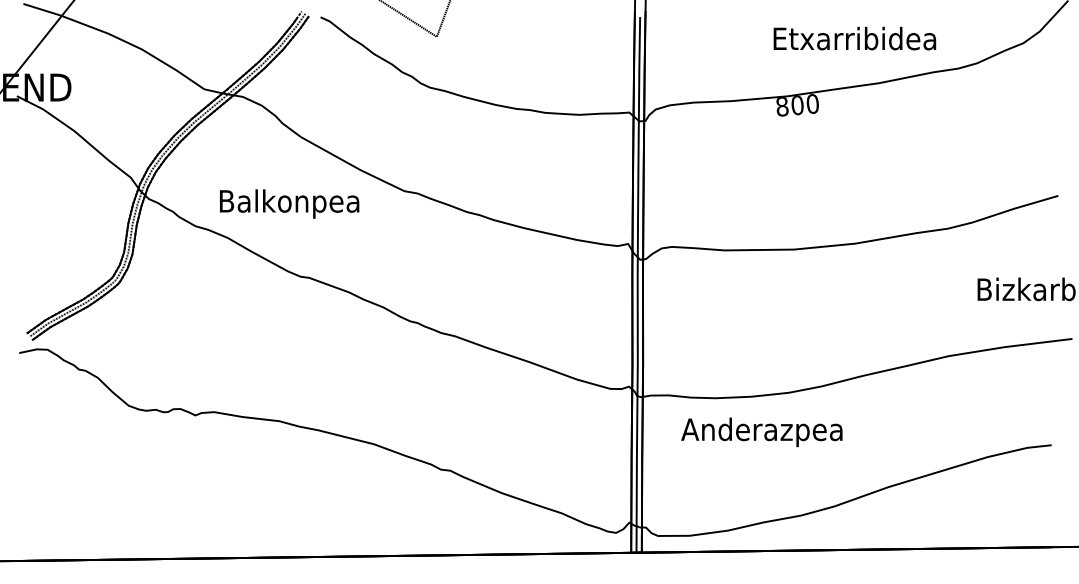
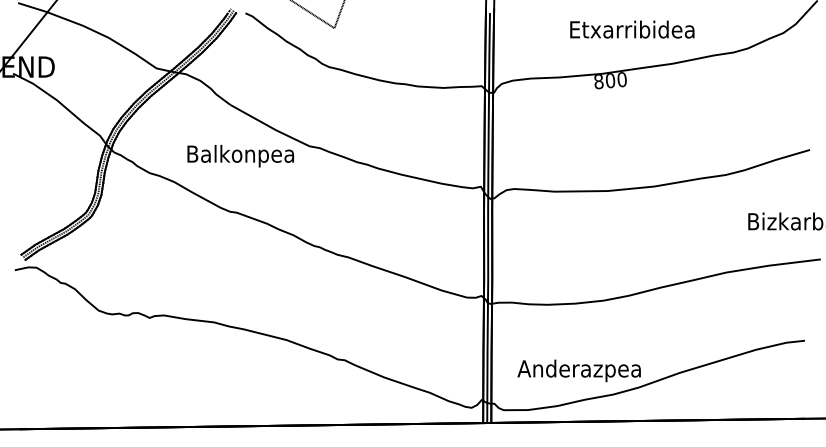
text: (855, 38) -> (632, 29), moved
text: (289, 204) -> (240, 156), moved
text: (761, 431) -> (578, 370), moved

